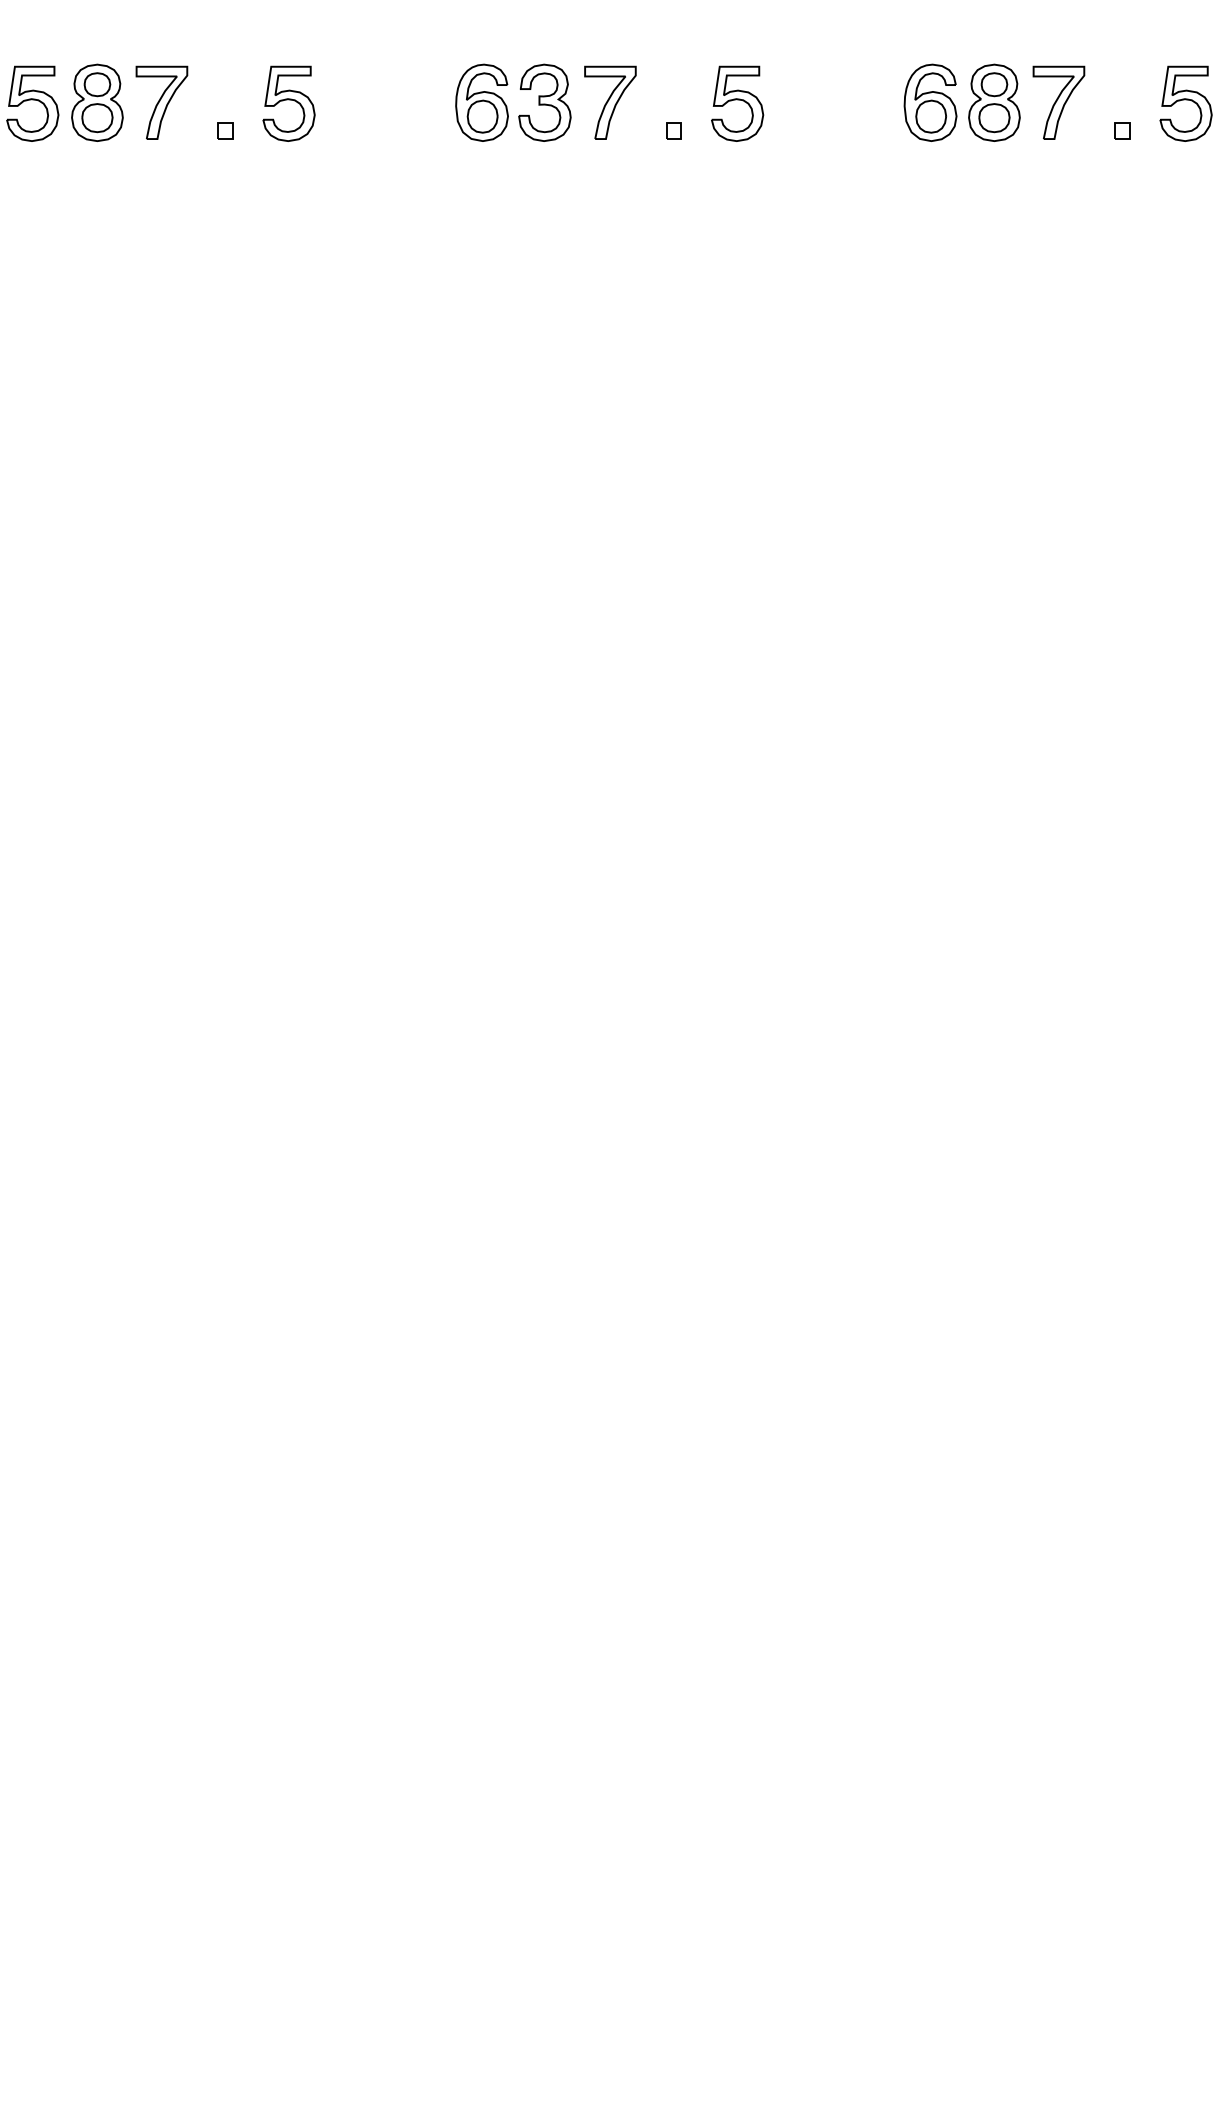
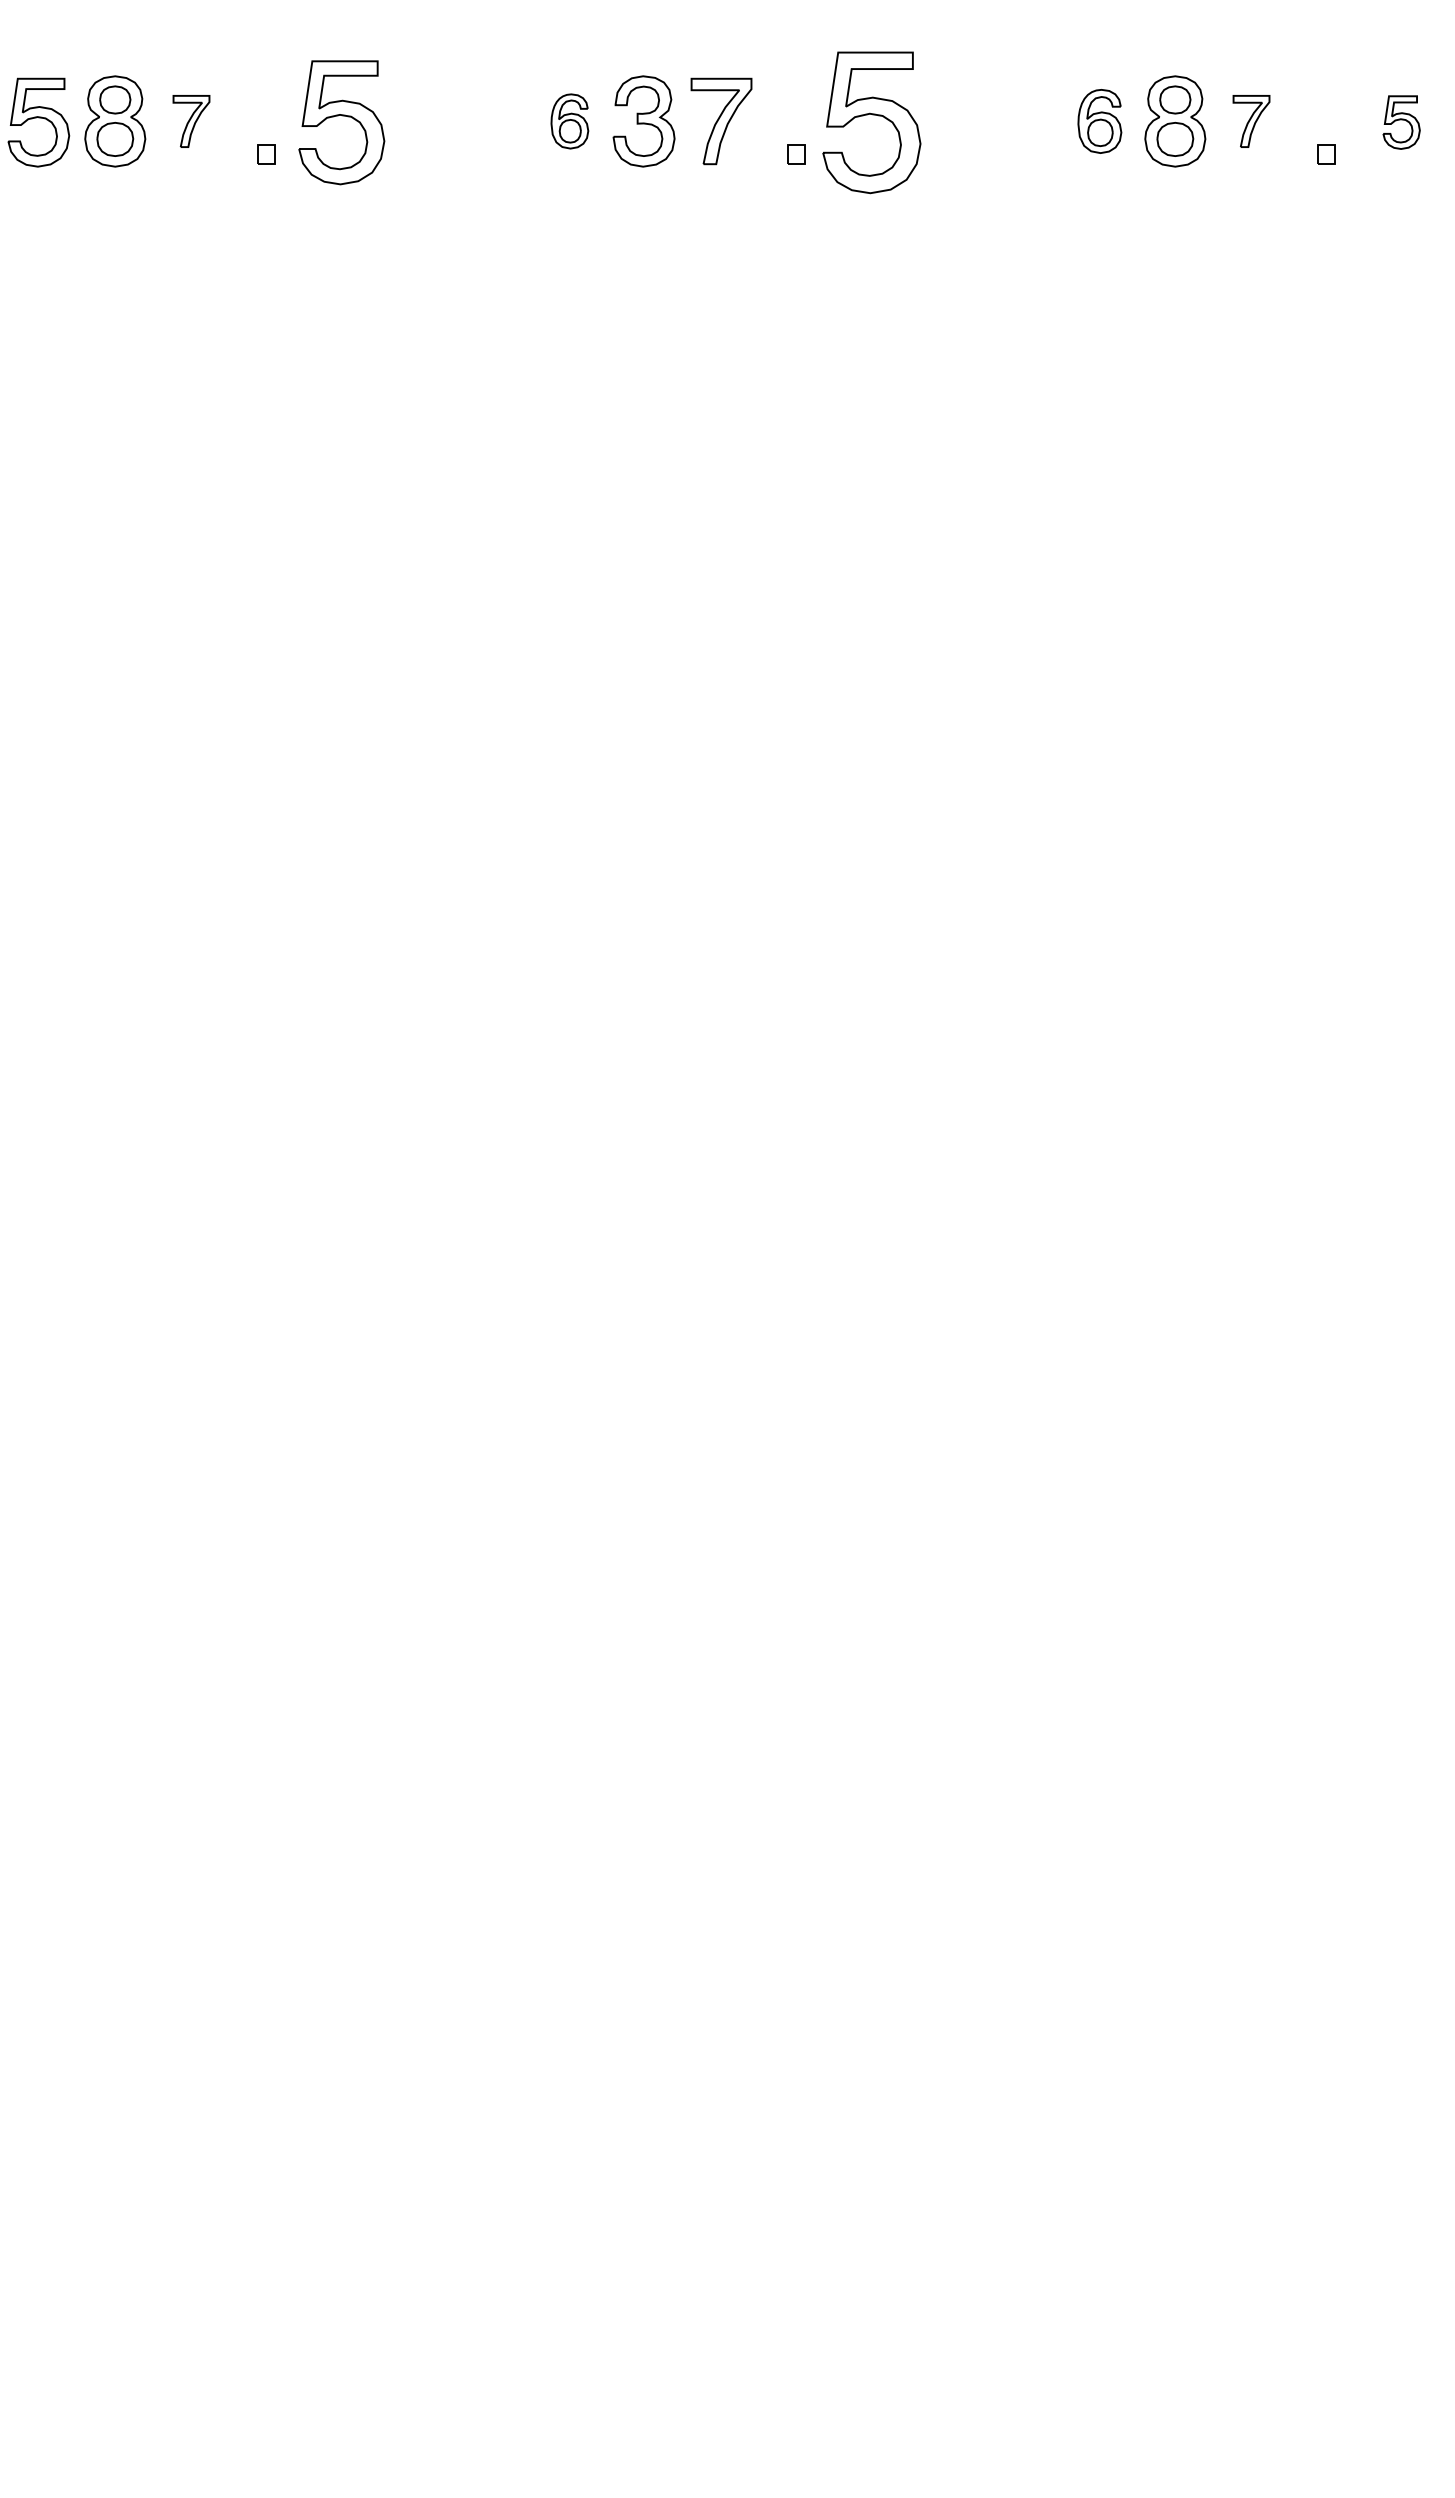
part: (161, 102) -> (191, 121), size x0.6
part: (481, 102) -> (569, 121), size x0.6
part: (930, 102) -> (1099, 121), size x0.7
part: (1058, 102) -> (1251, 121), size x0.6
part: (288, 103) -> (341, 122), size x1.4
part: (737, 103) -> (871, 122), size x1.6
part: (1185, 103) -> (1401, 122), size x0.6

